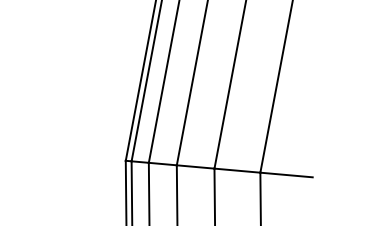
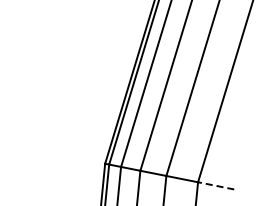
line: (285, 174) -> (215, 185), solid -> dashed

